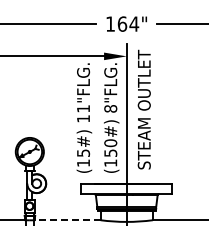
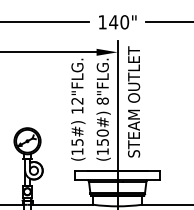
text: (128, 23) -> (119, 21), 164" -> 140"
text: (83, 108) -> (77, 100), 11"FLG. -> 12"FLG.
line: (67, 220) -> (62, 205), dashed -> solid

